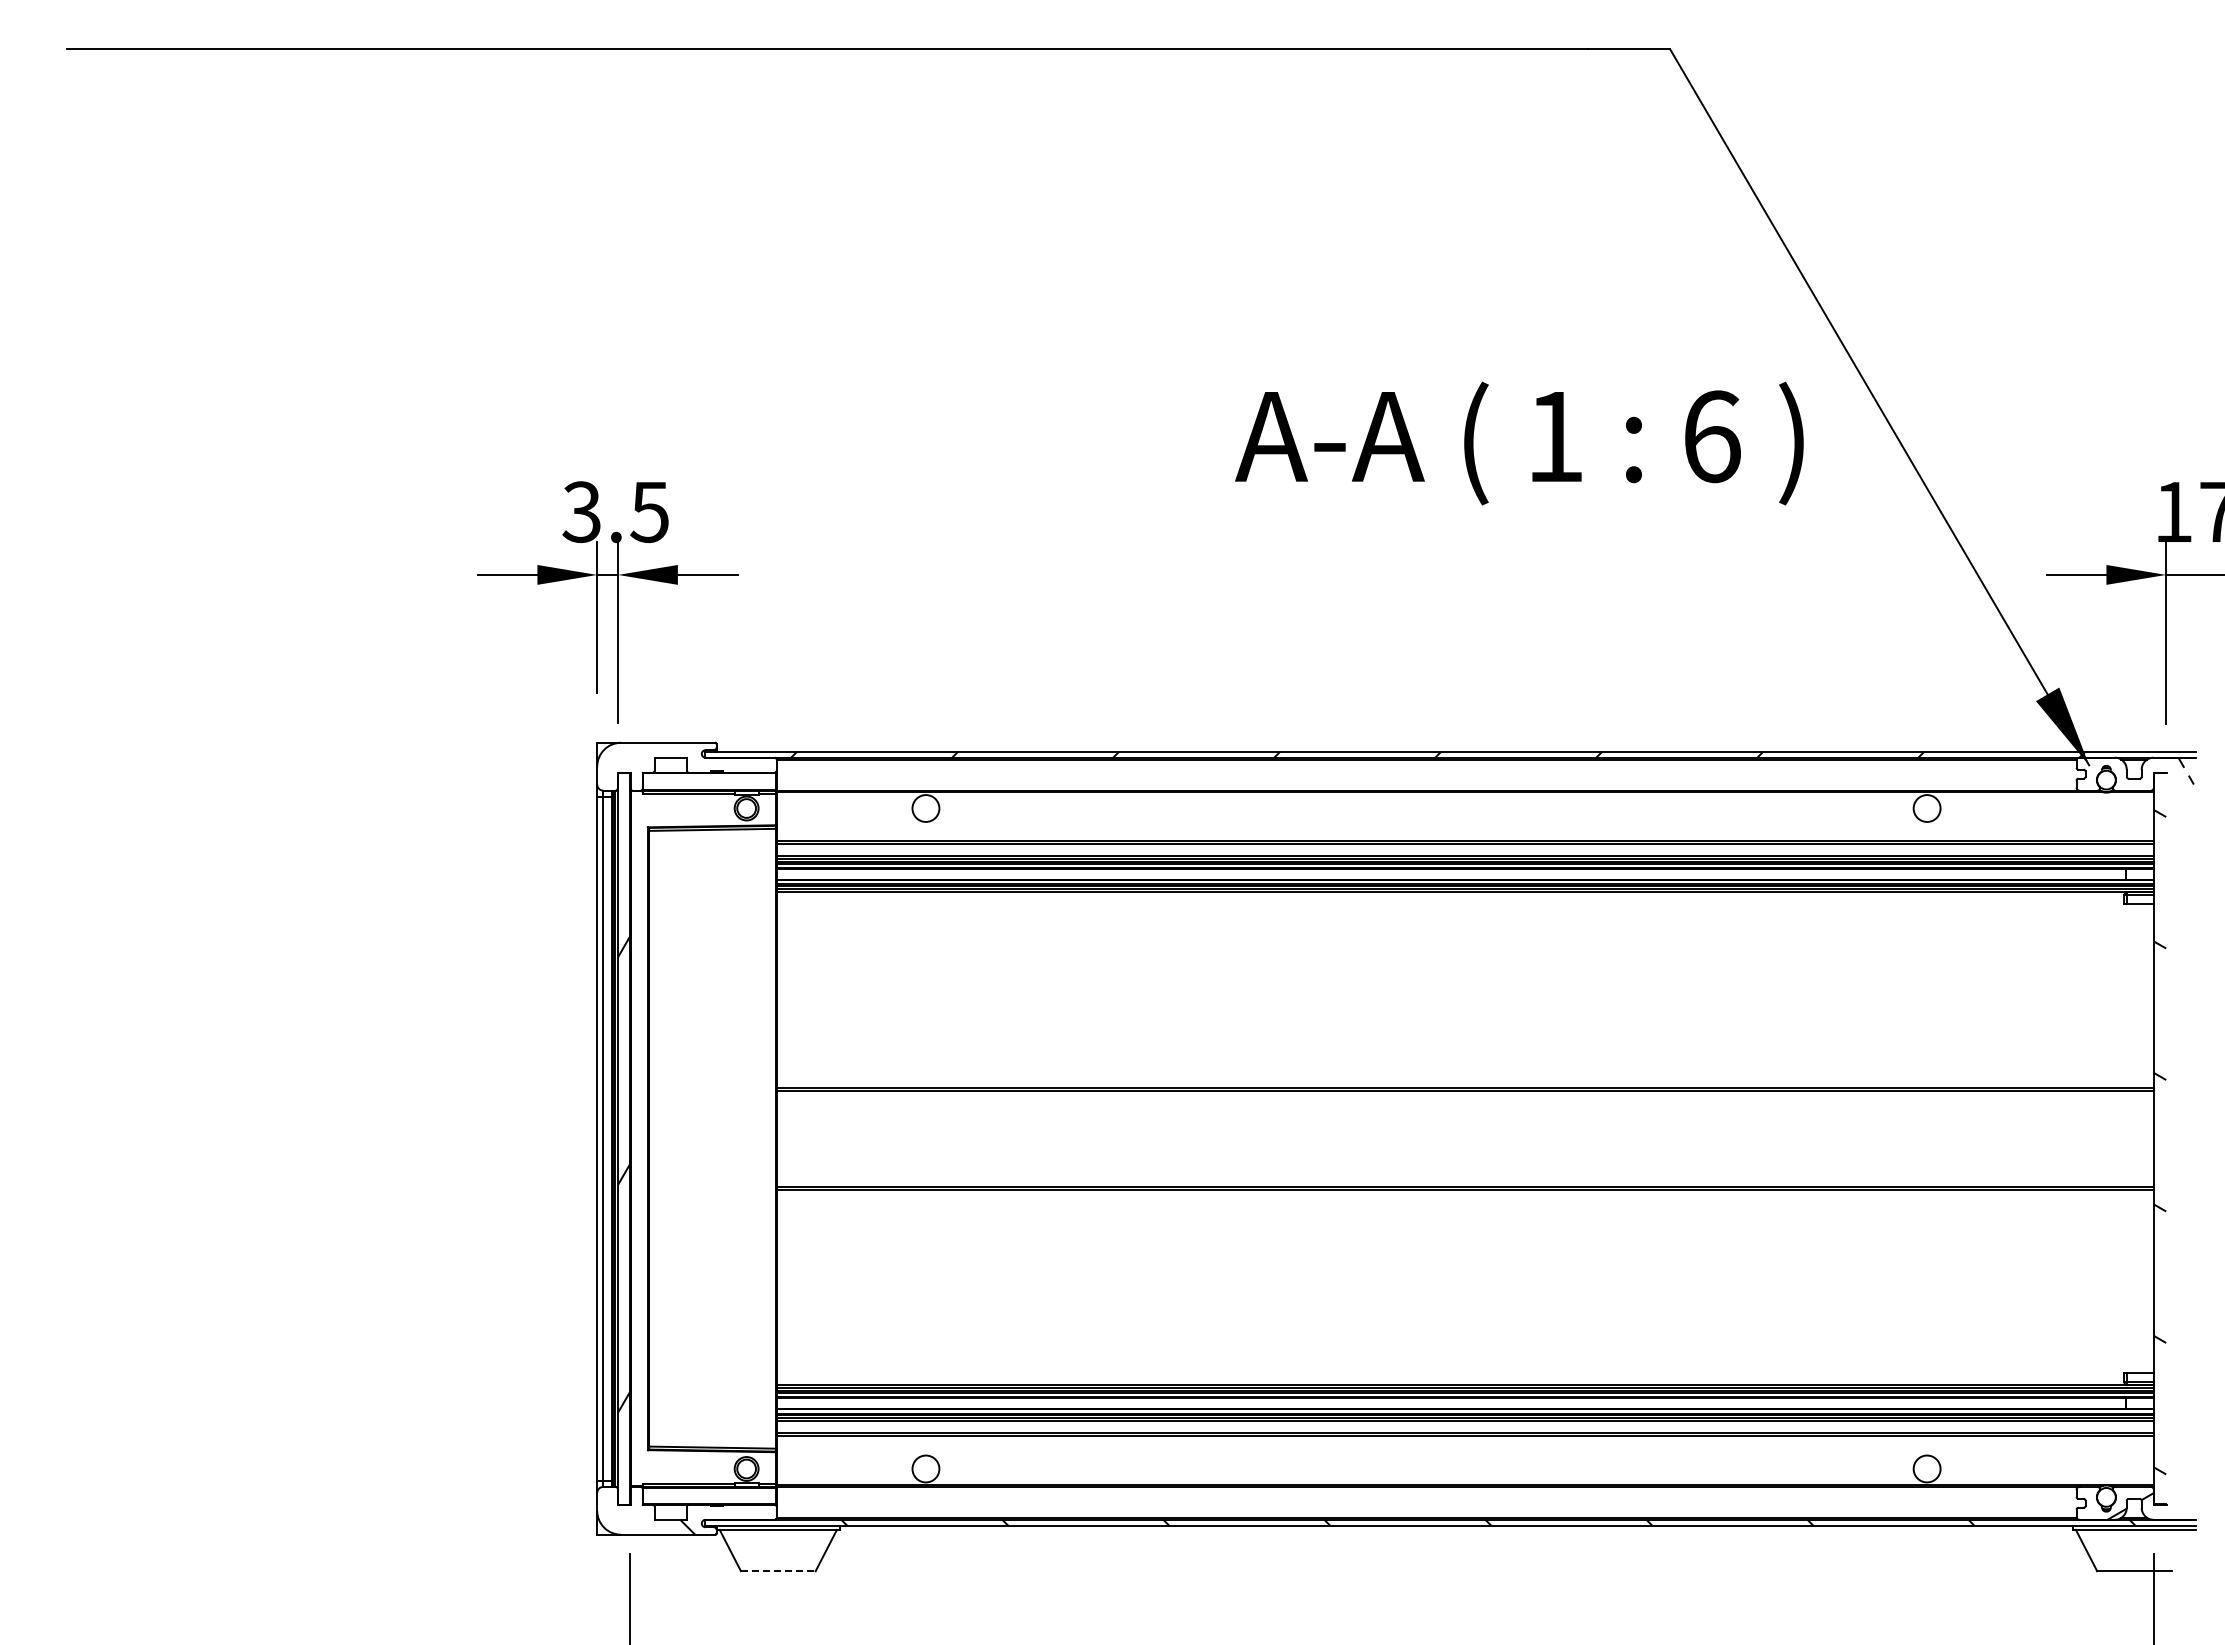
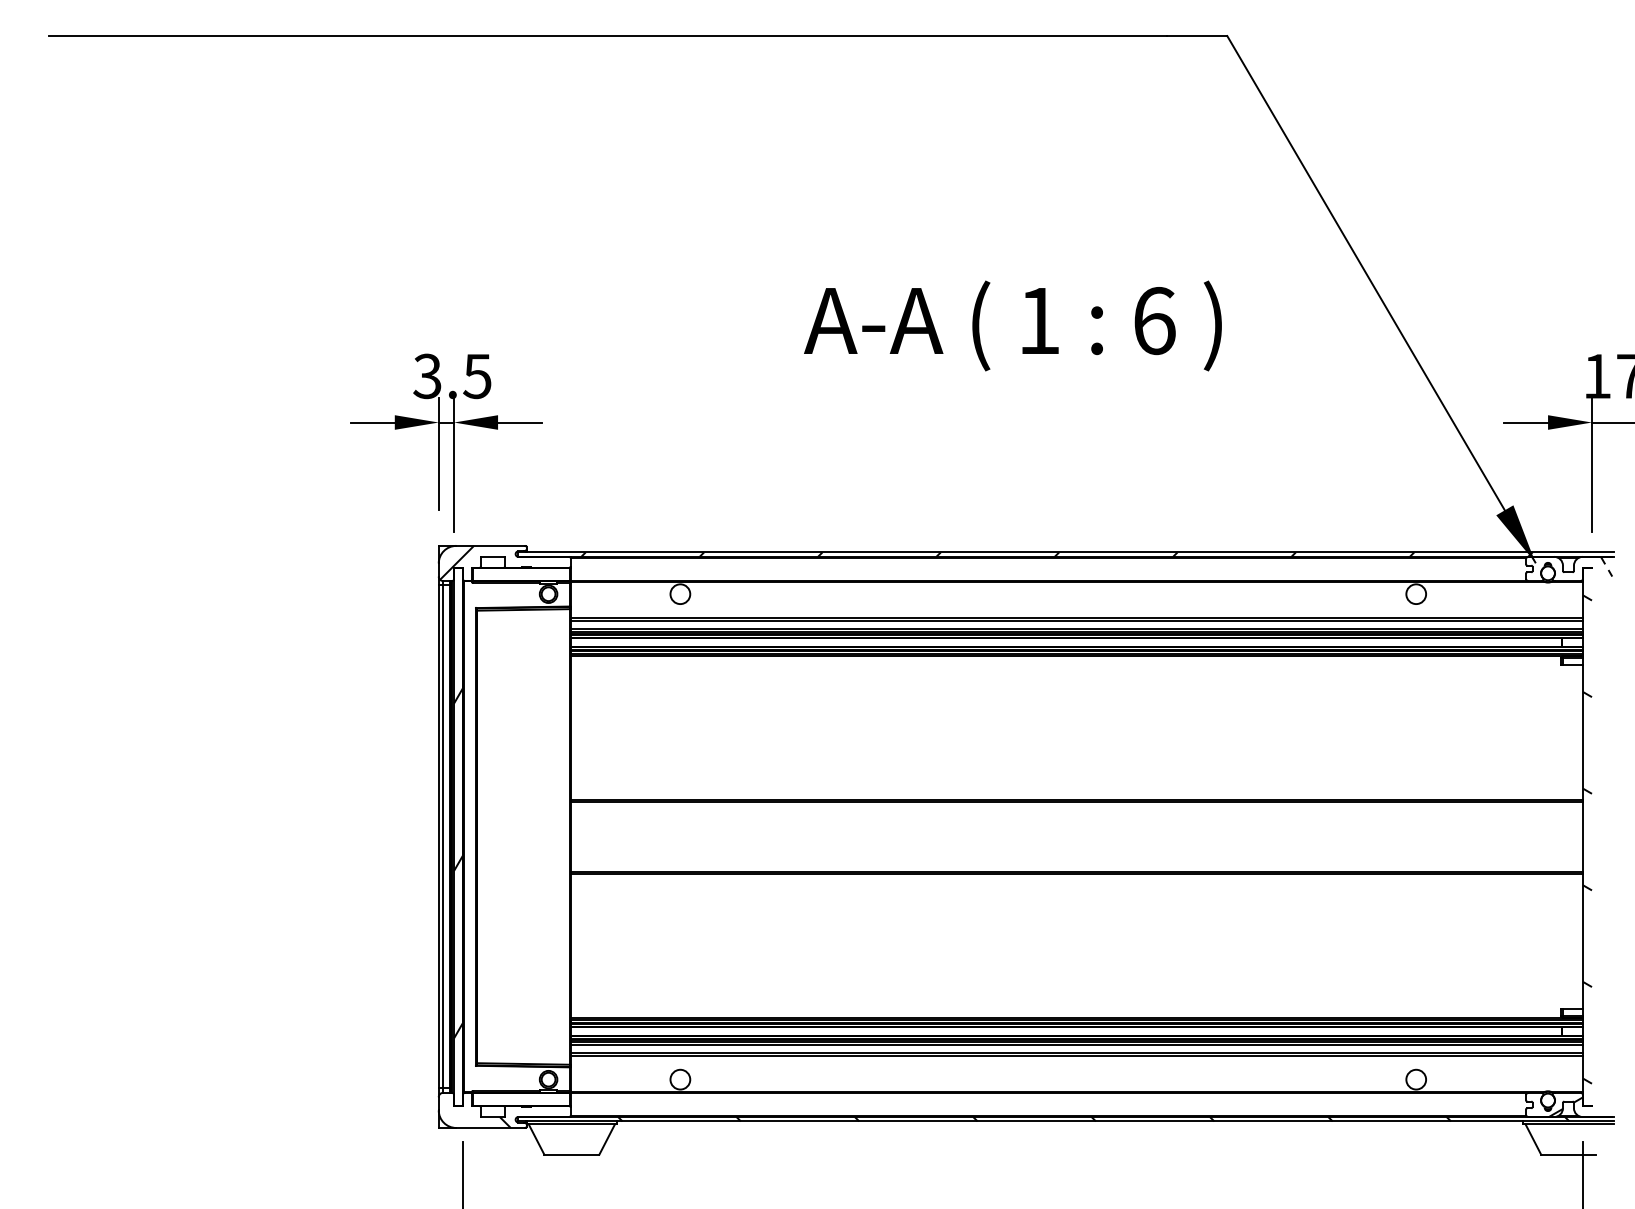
text: (1519, 443) -> (1013, 325), moved
hatch: (622, 765) -> (457, 562), added
line: (778, 1571) -> (572, 1155), dashed -> solid

